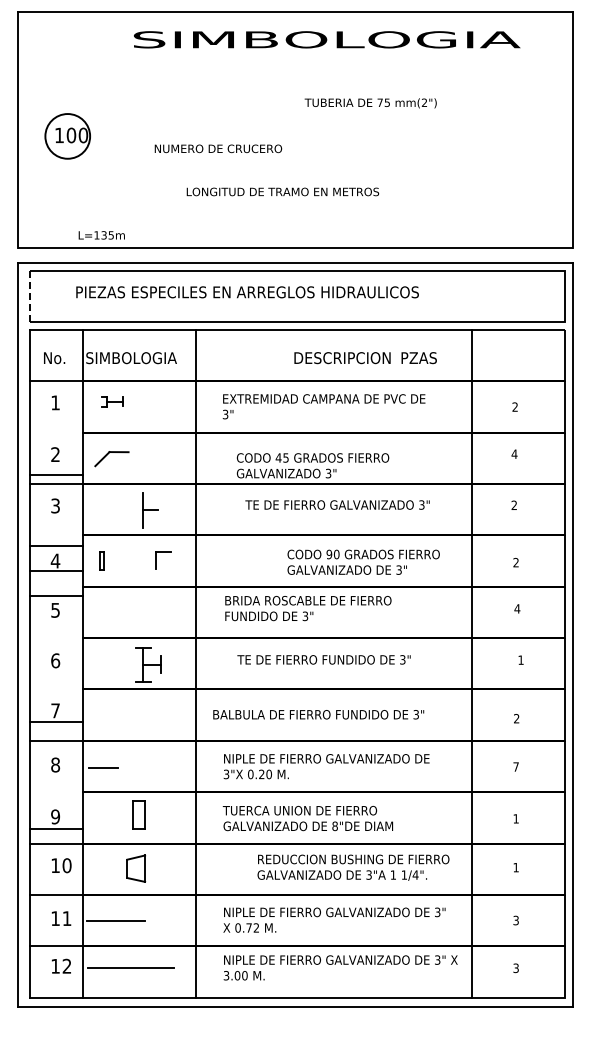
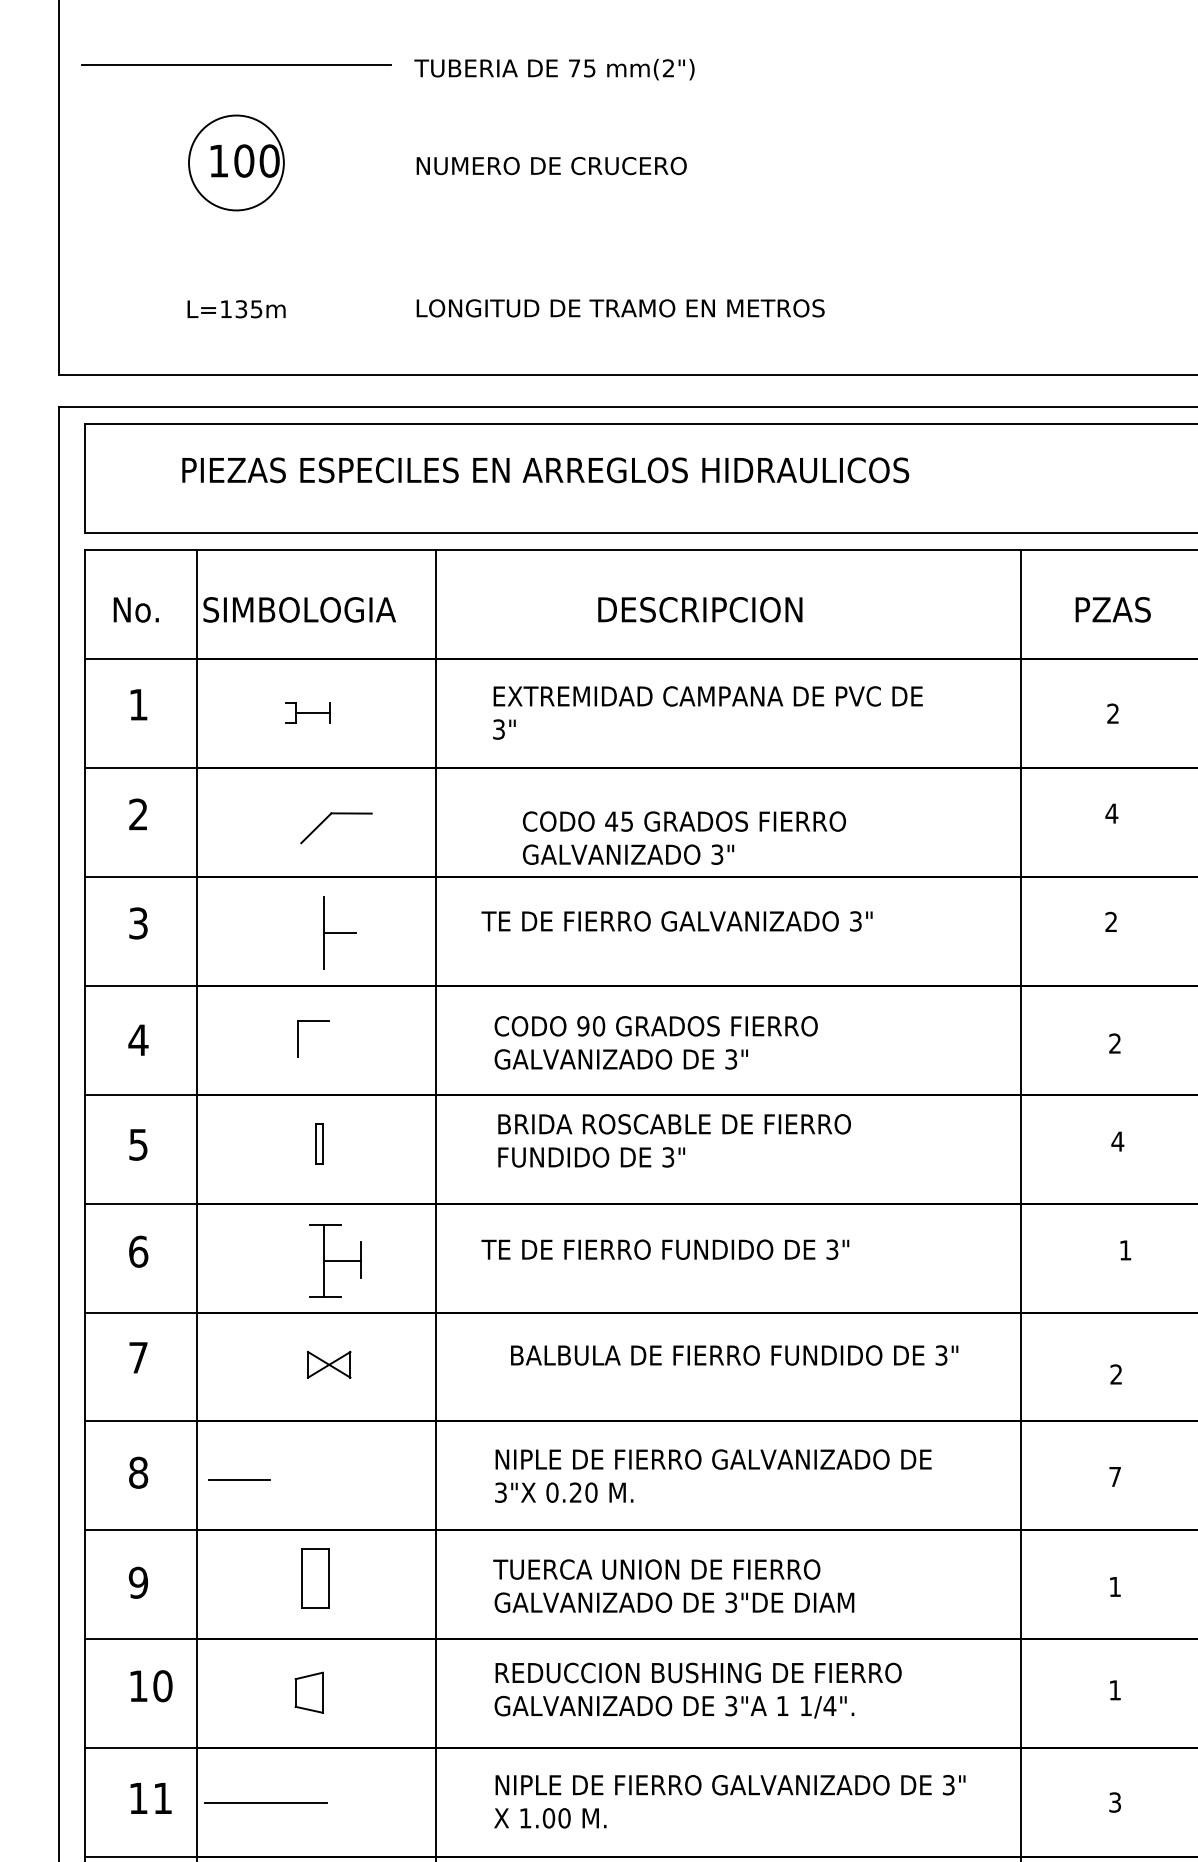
line: (101, 101) -> (235, 65), added
text: (370, 103) -> (553, 69), moved
part: (67, 136) -> (235, 163), moved
text: (218, 148) -> (551, 165), moved
text: (282, 191) -> (619, 307), moved
text: (101, 235) -> (235, 309), moved
line: (30, 296) -> (85, 479), dashed -> solid
text: (342, 358) -> (700, 610), moved
text: (418, 358) -> (1111, 610), moved
part: (112, 401) -> (307, 712), moved
part: (111, 459) -> (335, 829), moved
line: (56, 474) -> (140, 767), moved
text: (337, 504) -> (676, 920), moved
line: (56, 545) -> (140, 1094), moved
part: (101, 560) -> (318, 1142), moved
part: (156, 560) -> (299, 1039), moved
text: (363, 561) -> (655, 1041), moved
line: (56, 571) -> (140, 985), moved
line: (56, 596) -> (140, 1204), moved
text: (323, 659) -> (664, 1248), moved
part: (145, 714) -> (329, 1365), added
text: (318, 714) -> (734, 1354), moved
line: (56, 722) -> (140, 1312), moved
text: (334, 825) -> (729, 1600), 8"DE -> 3"DE
line: (56, 829) -> (140, 1530), moved
text: (353, 867) -> (698, 1690), moved
part: (135, 868) -> (307, 1692), size x0.71
text: (247, 927) -> (545, 1817), 0.72 -> 1.00

